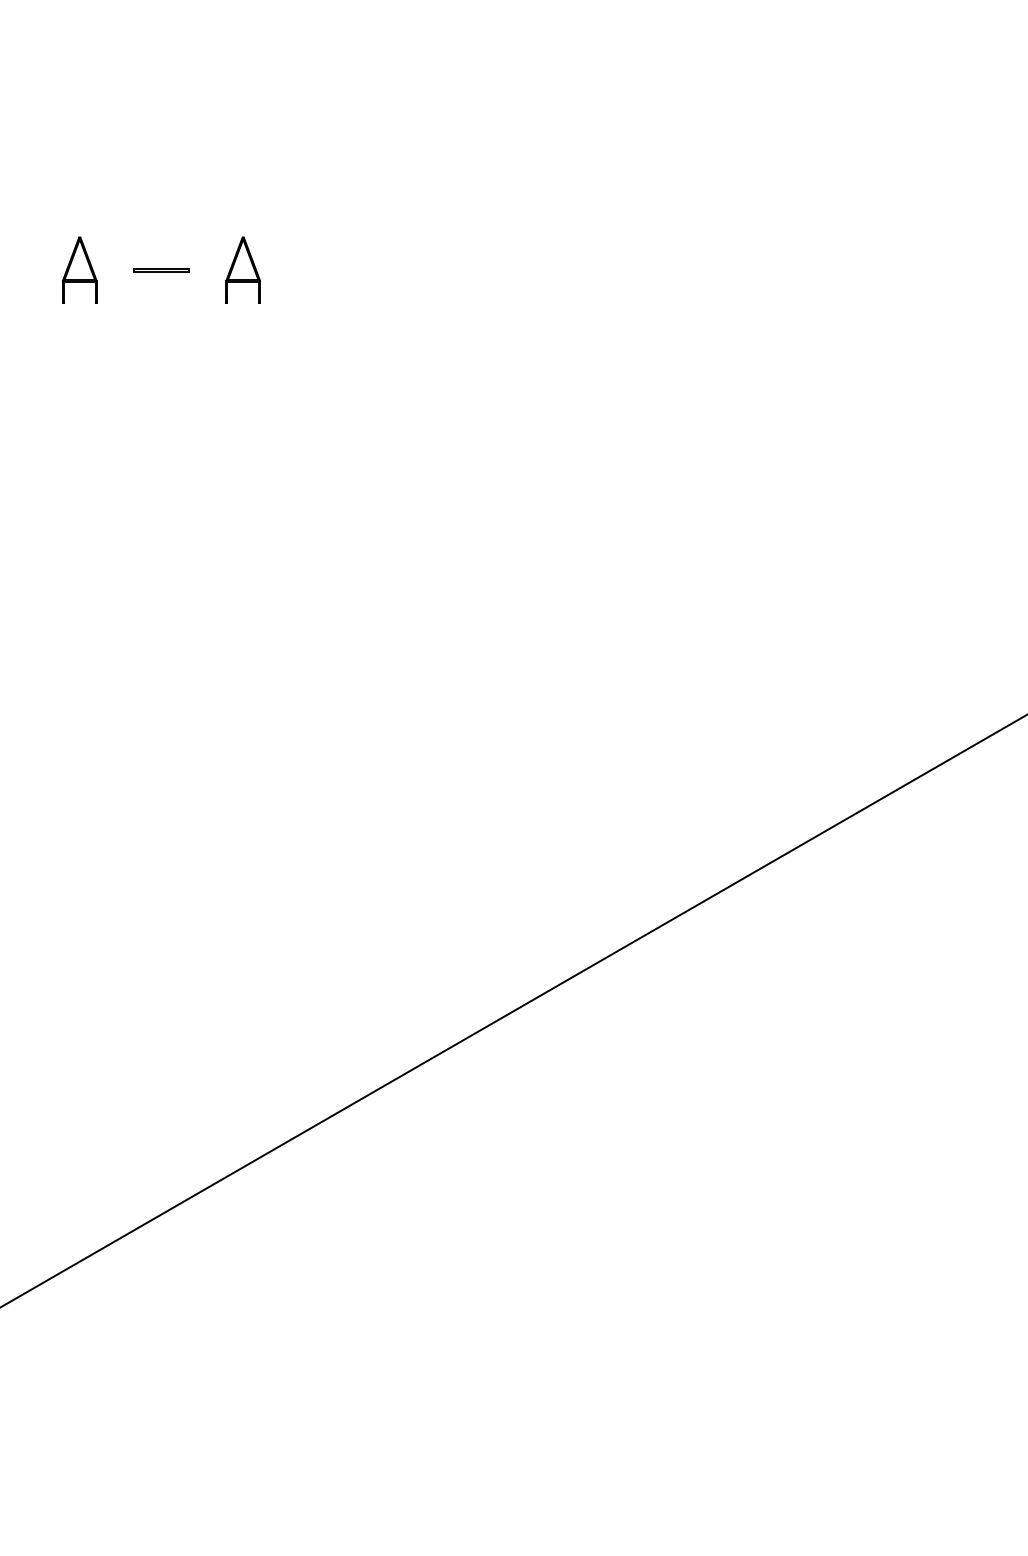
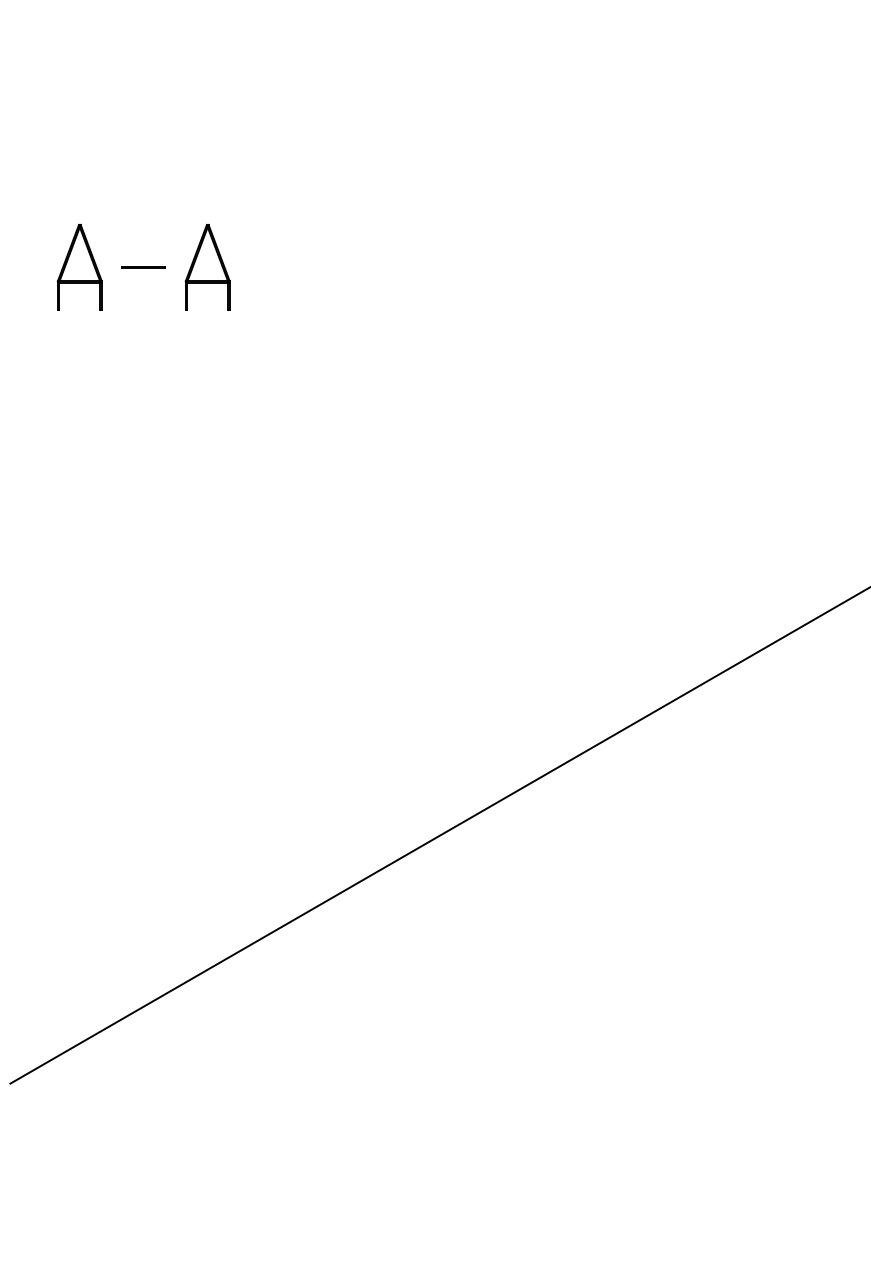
part: (79, 269) -> (79, 266), size x1.67
part: (243, 269) -> (207, 266), size x1.67

